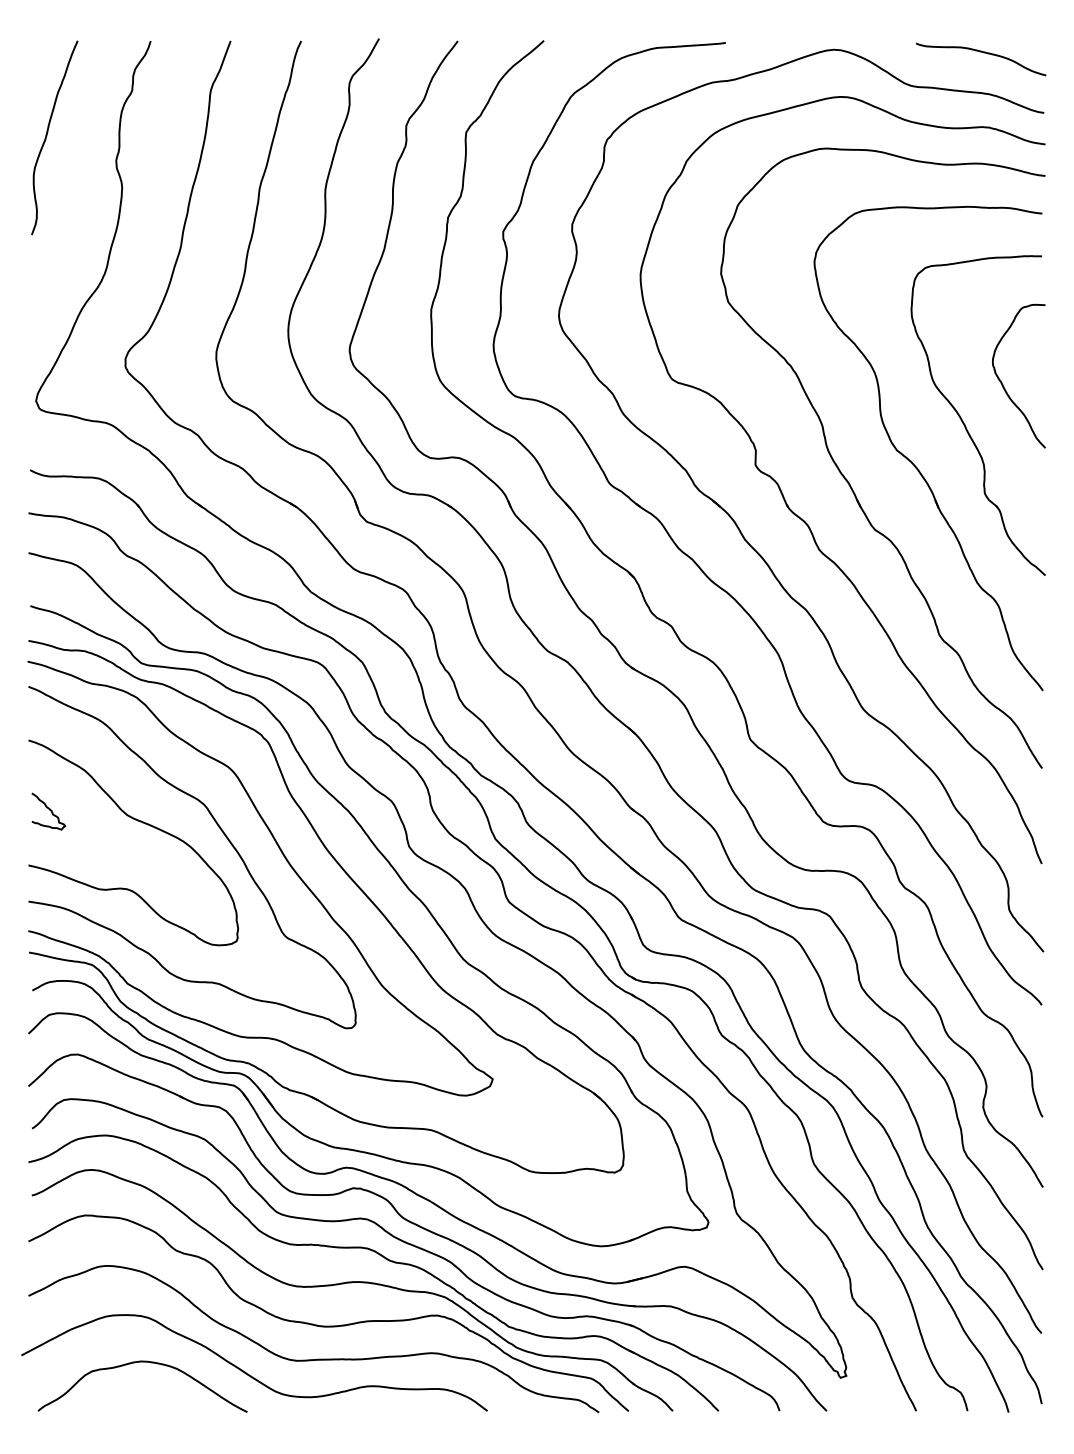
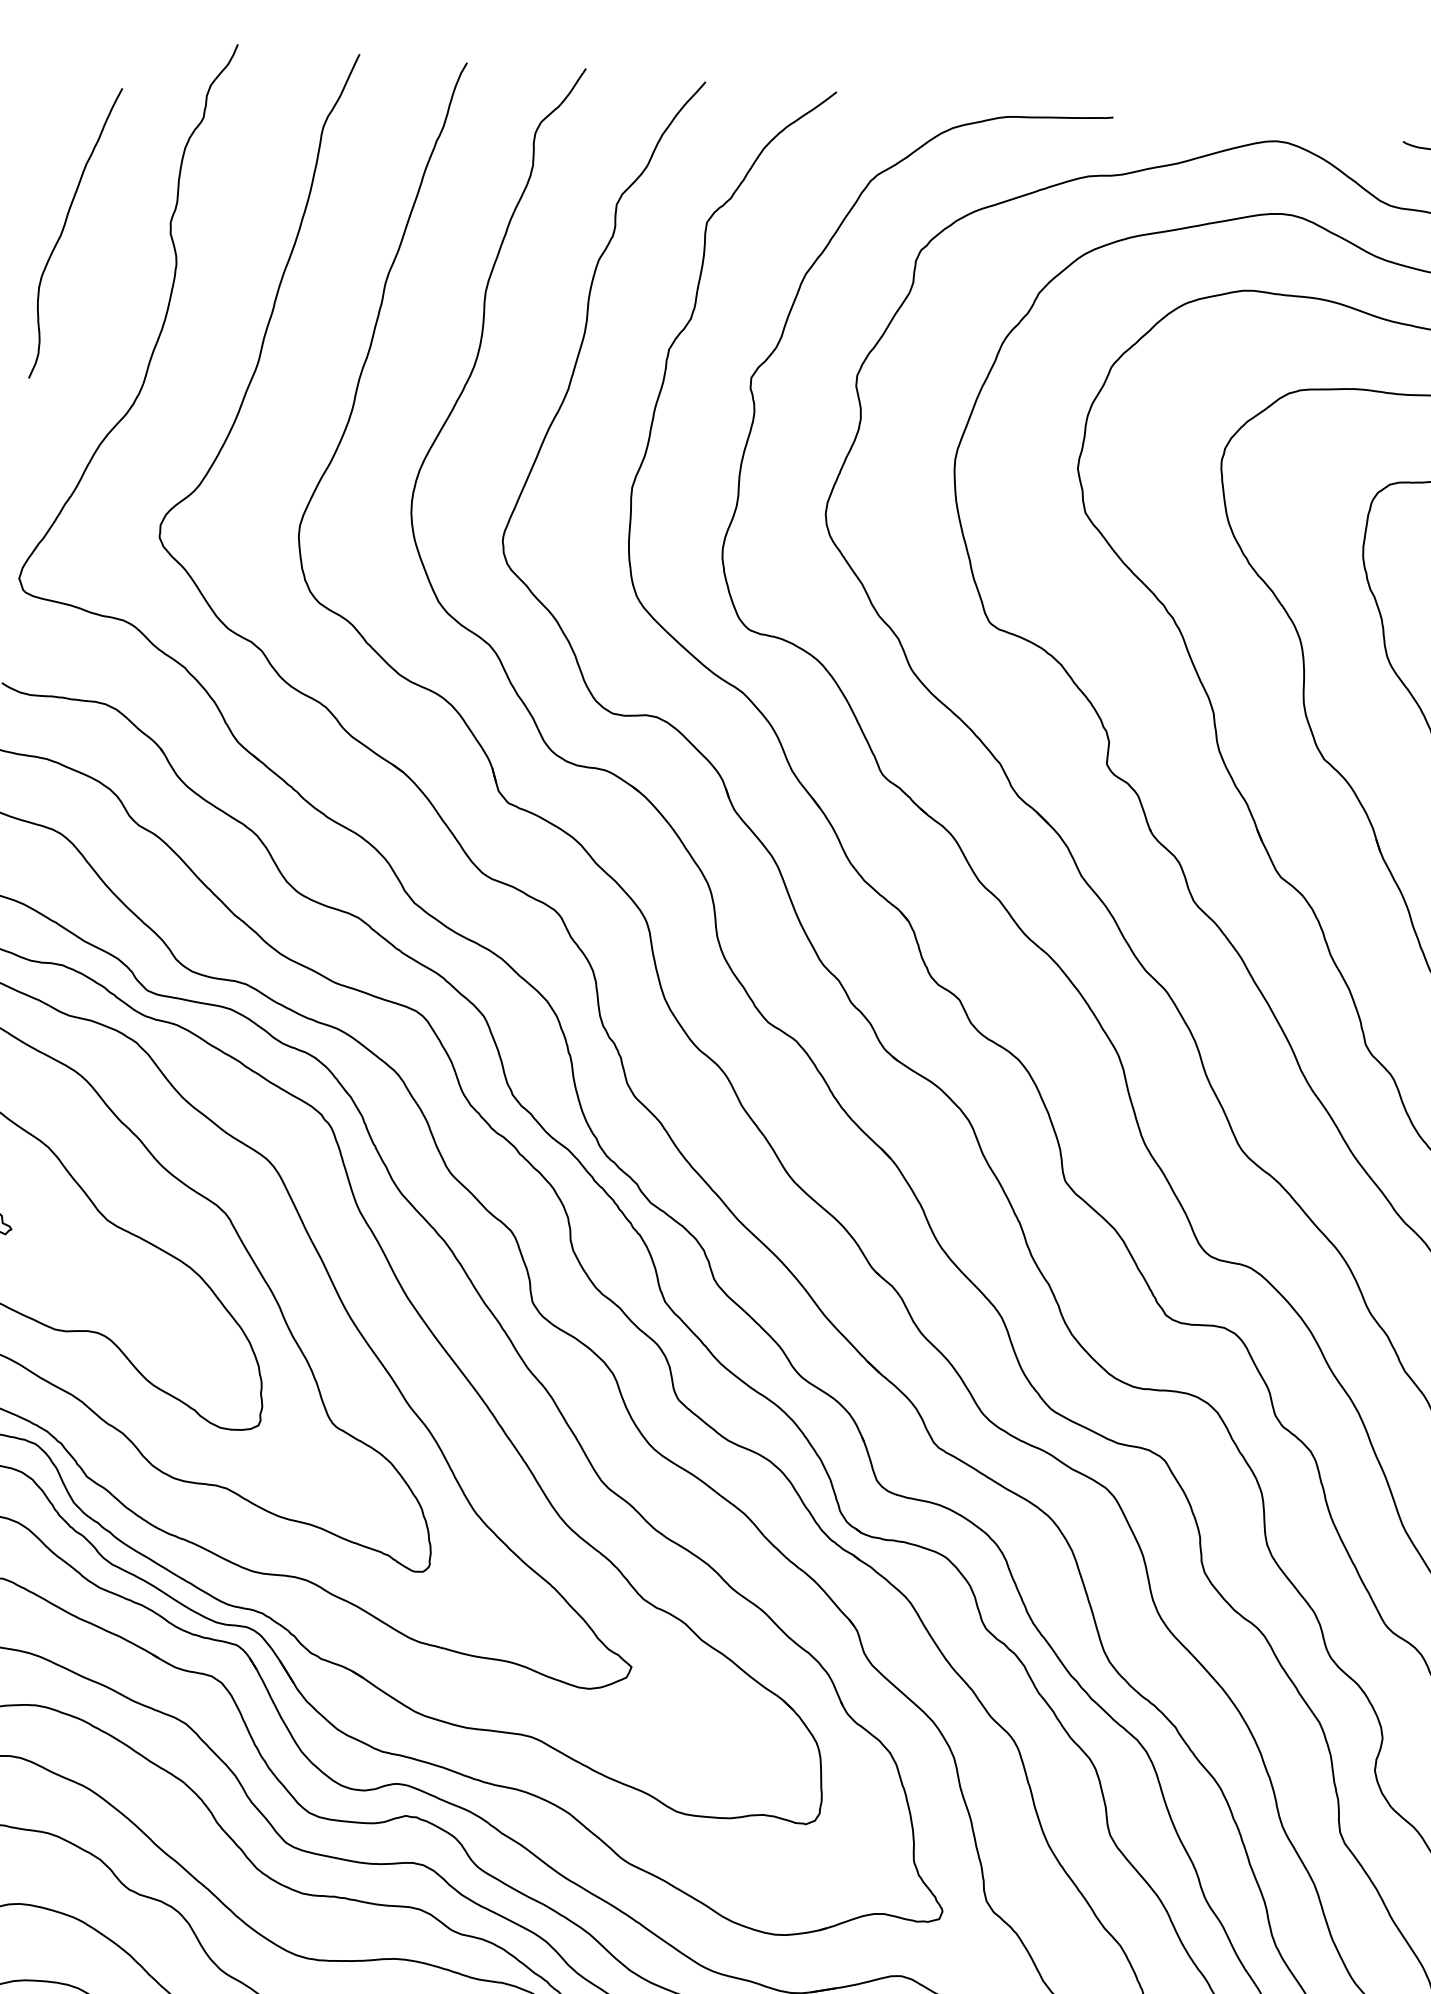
curve: (47, 136) -> (64, 230), moved

